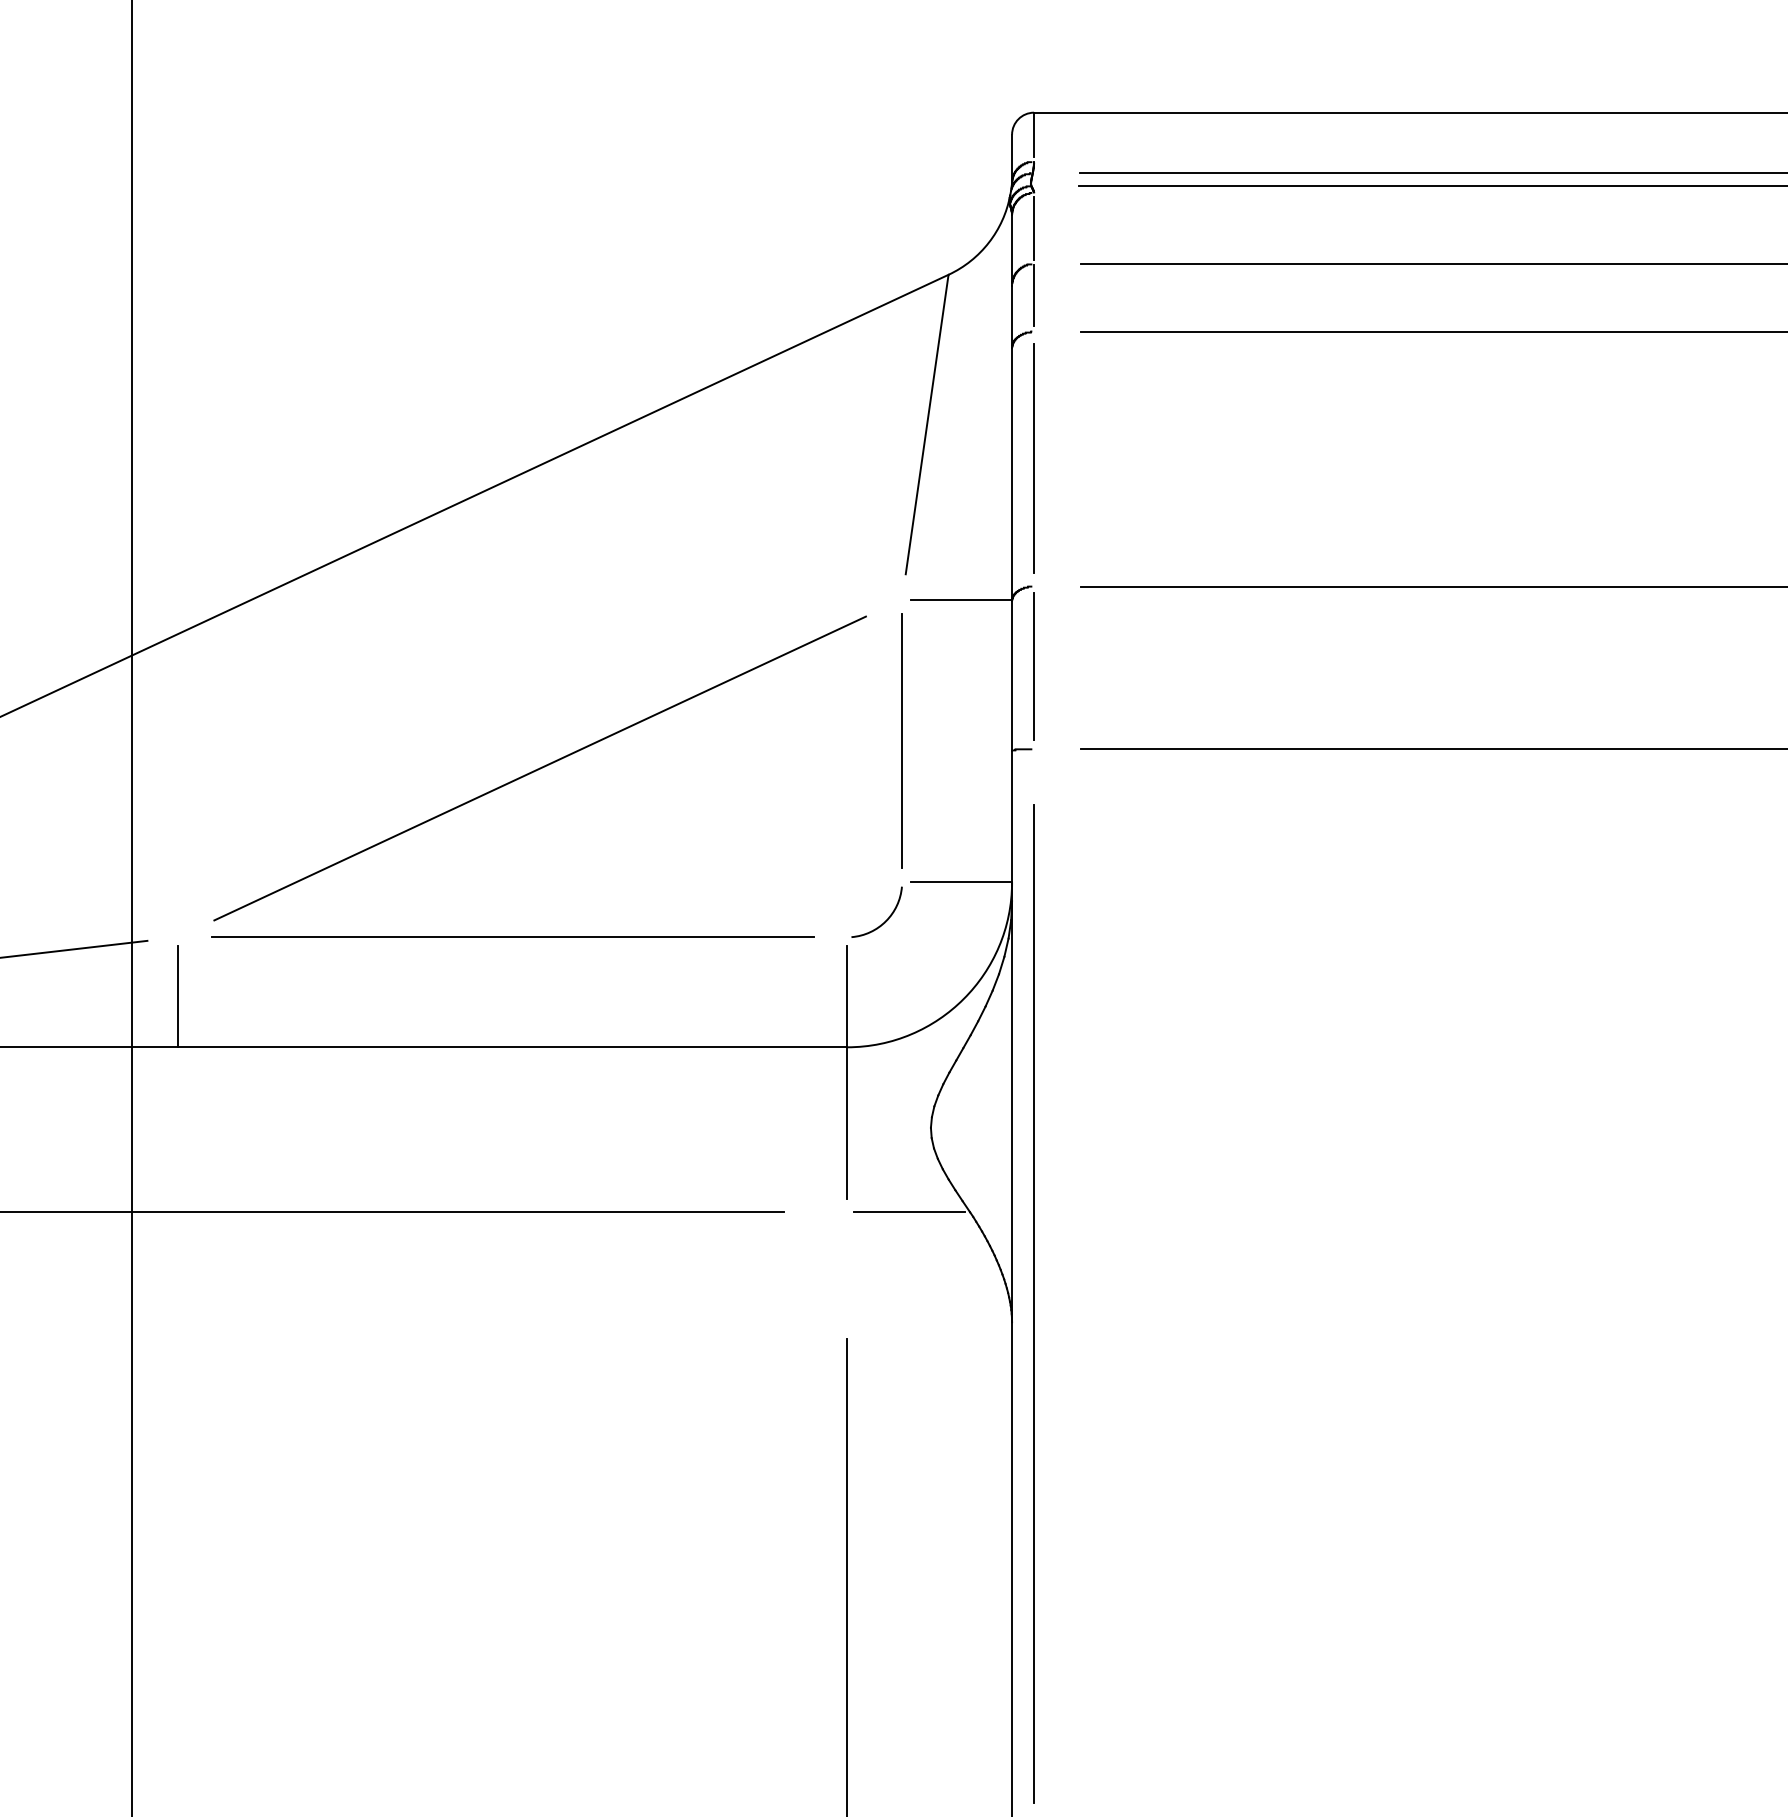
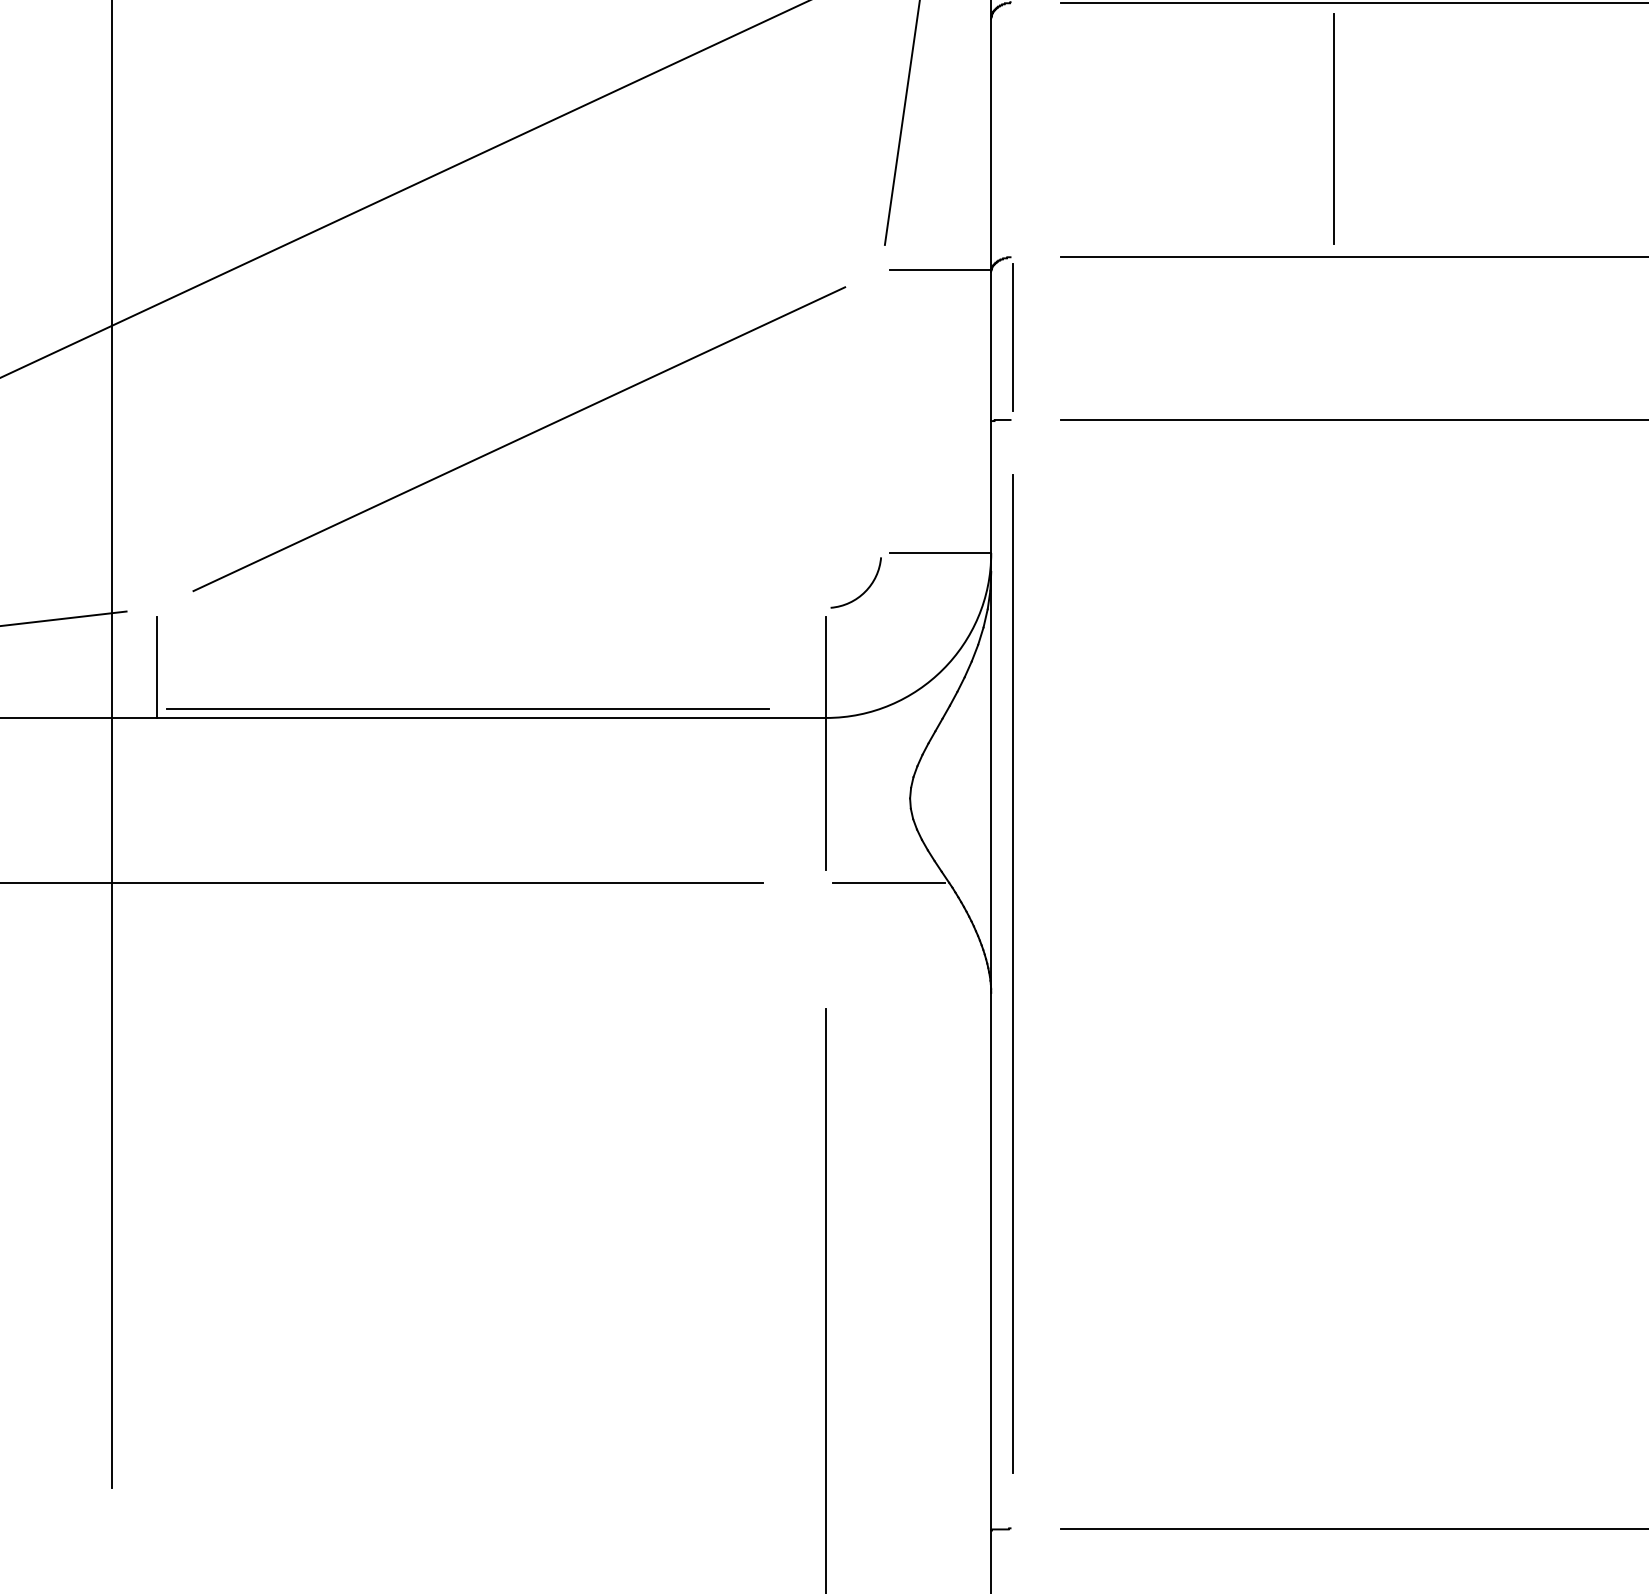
line: (1033, 458) -> (1333, 129), moved
line: (901, 740) -> (880, 411), removed
line: (512, 936) -> (467, 708), moved

